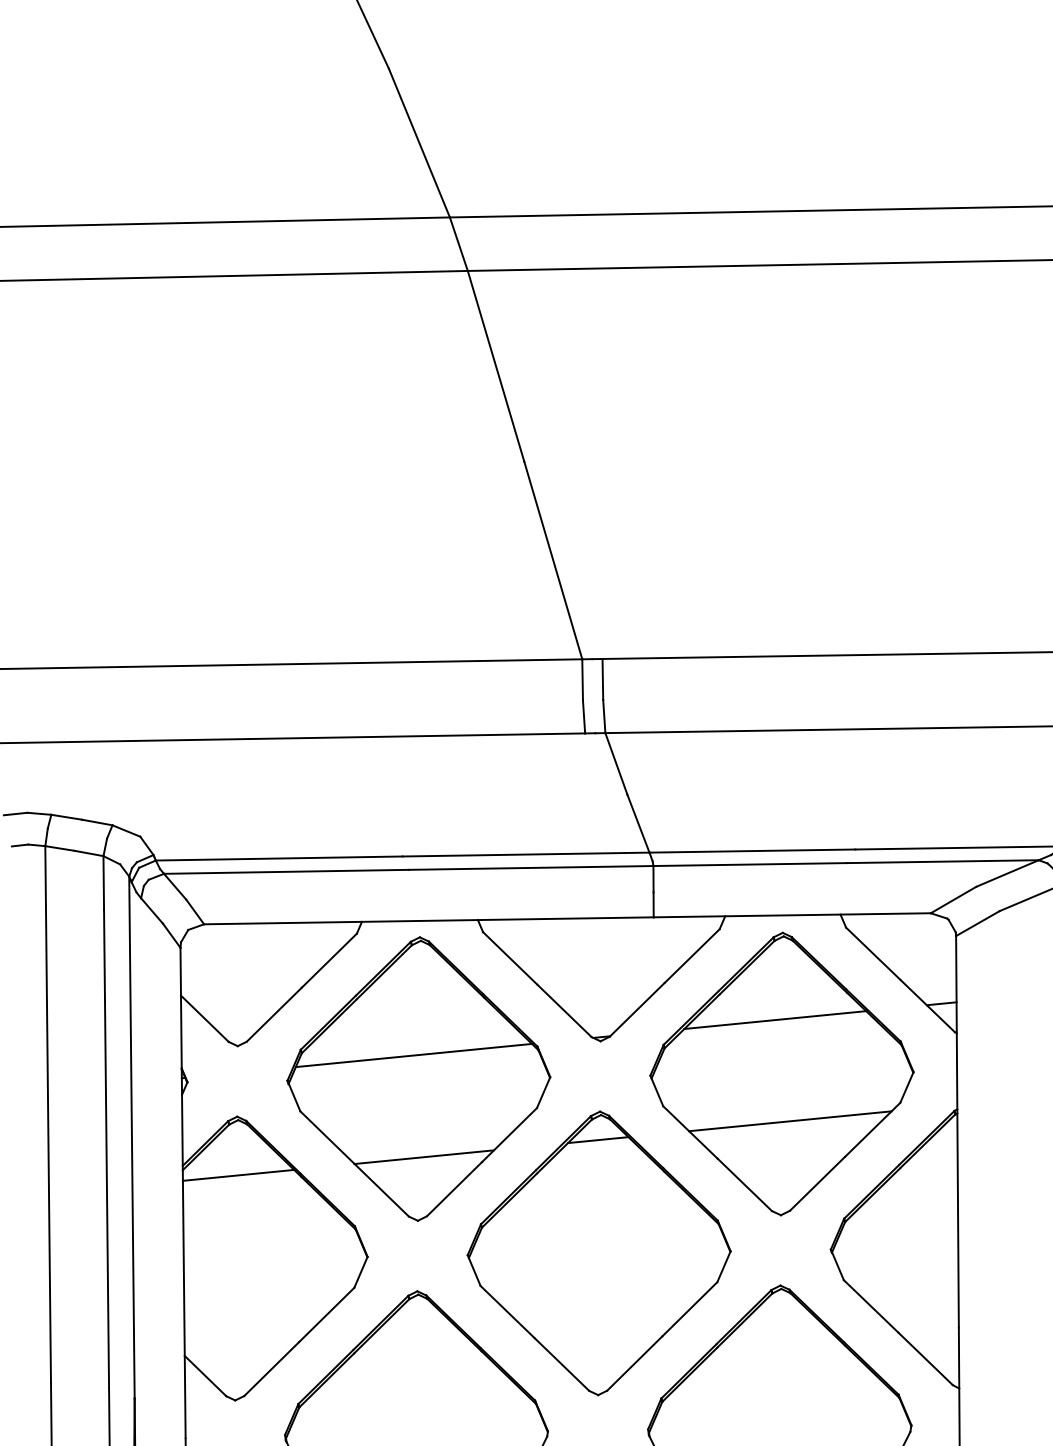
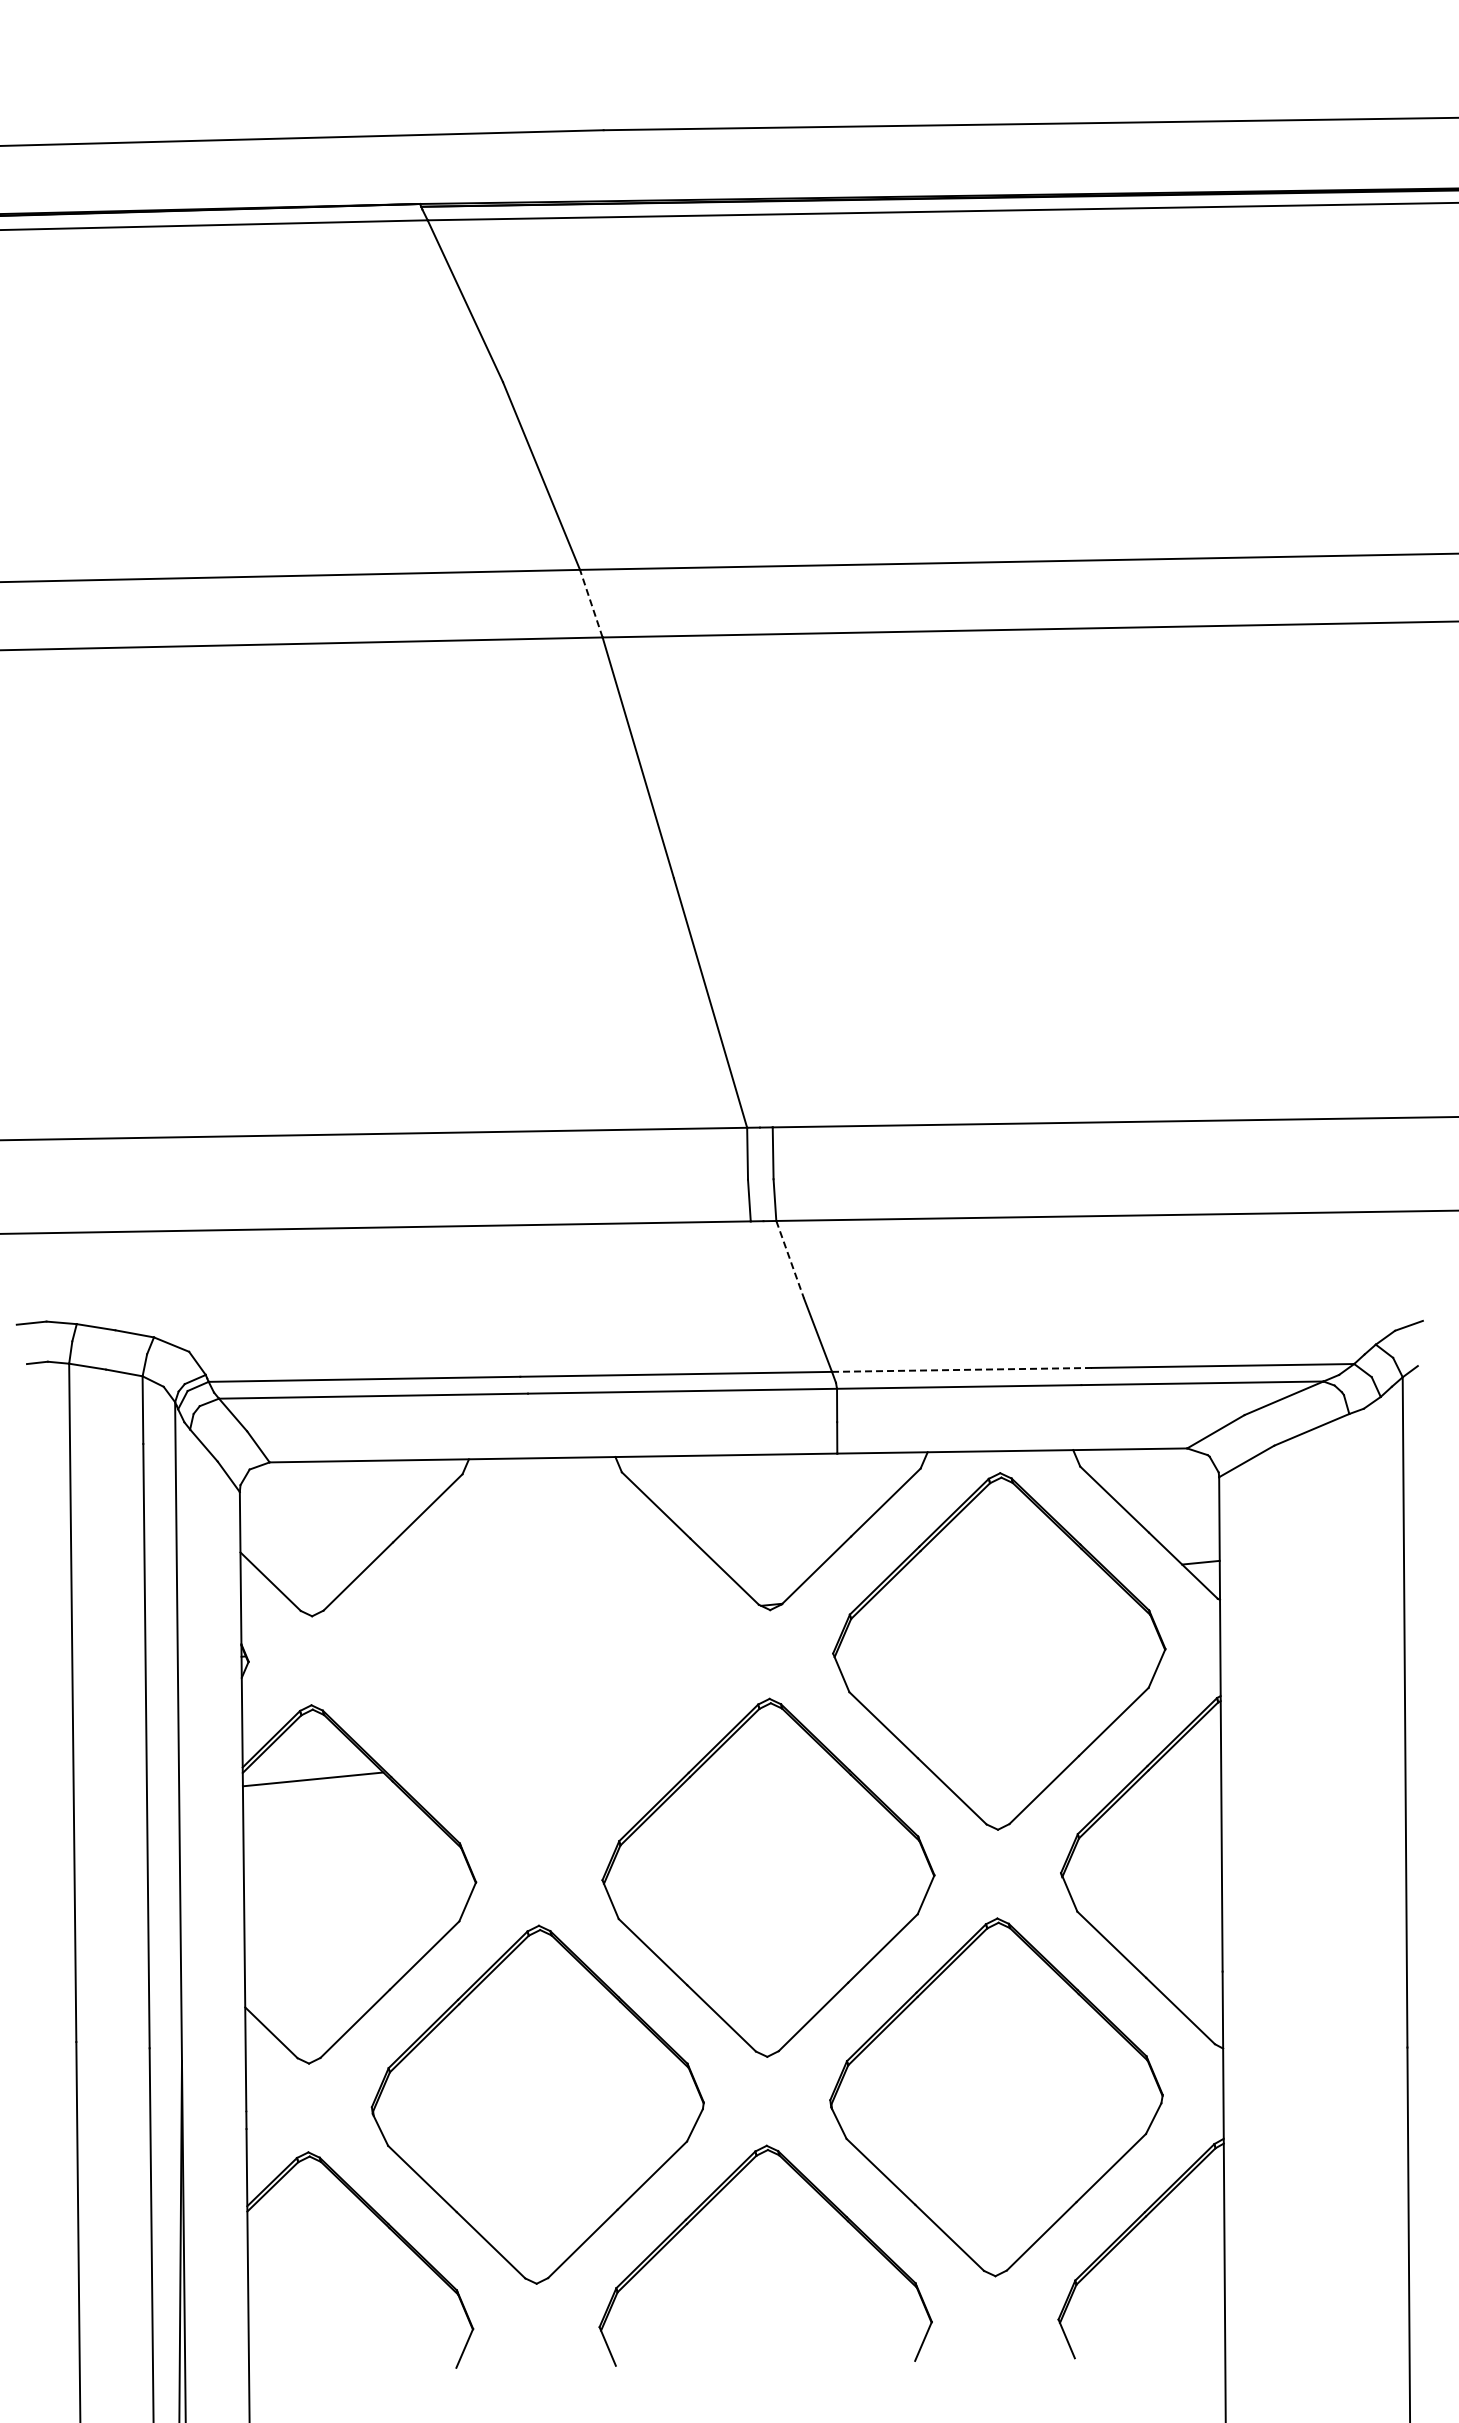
line: (459, 244) -> (591, 603), solid -> dashed
line: (616, 764) -> (790, 1260), solid -> dashed
line: (752, 850) -> (961, 1369), solid -> dashed
line: (775, 1020) -> (990, 1583), removed
part: (418, 1078) -> (540, 1657), removed
line: (790, 1120) -> (1009, 1710), removed
line: (598, 1139) -> (767, 1734), removed

